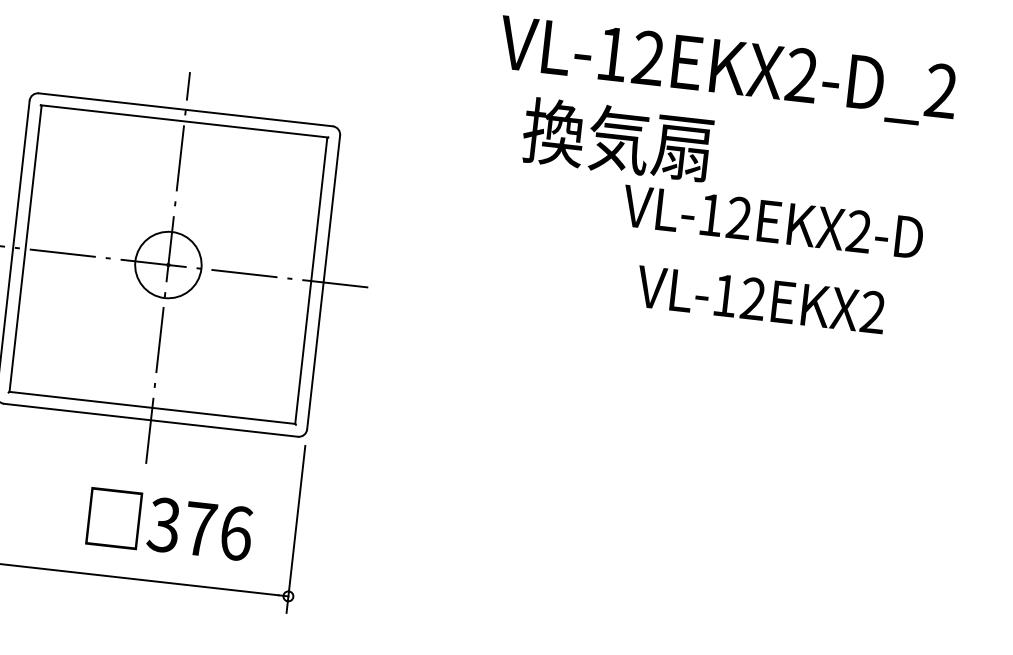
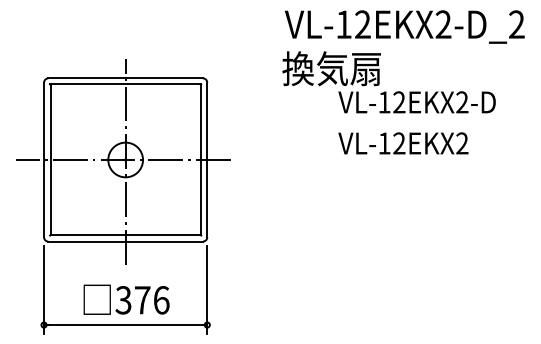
text: (722, 178) -> (388, 82), moved
text: (761, 299) -> (403, 143), moved
text: (169, 524) -> (126, 299), moved

